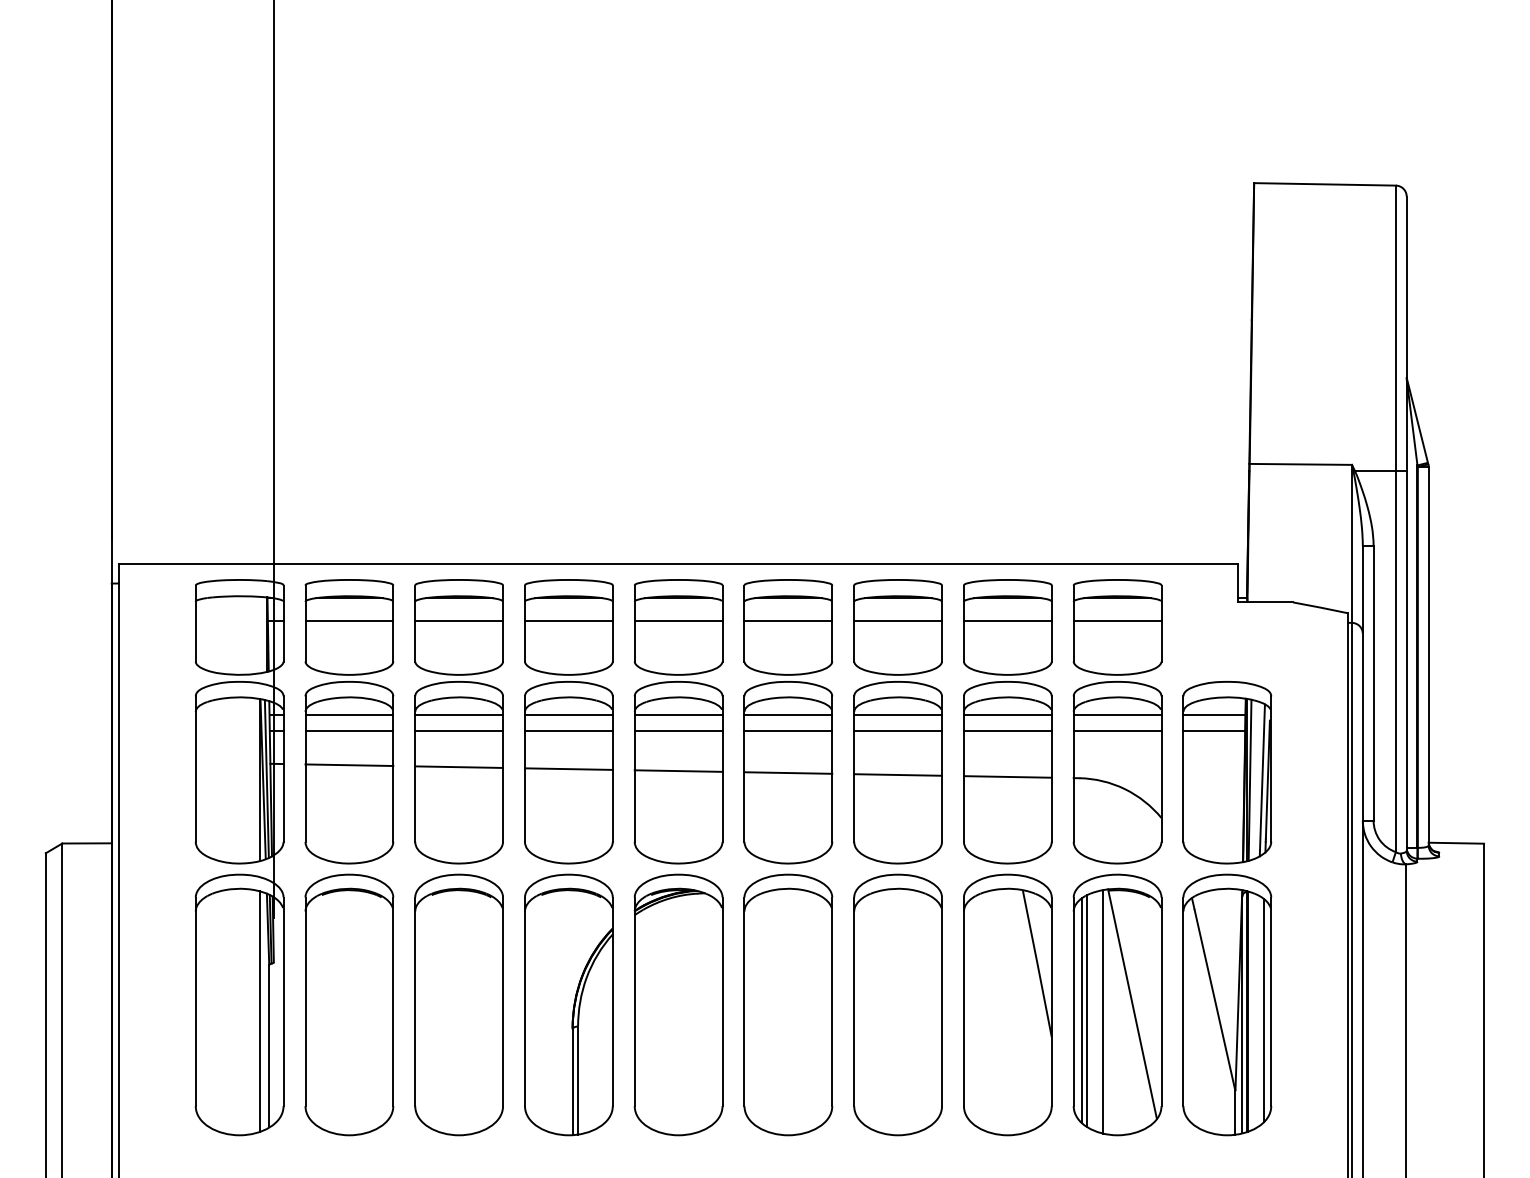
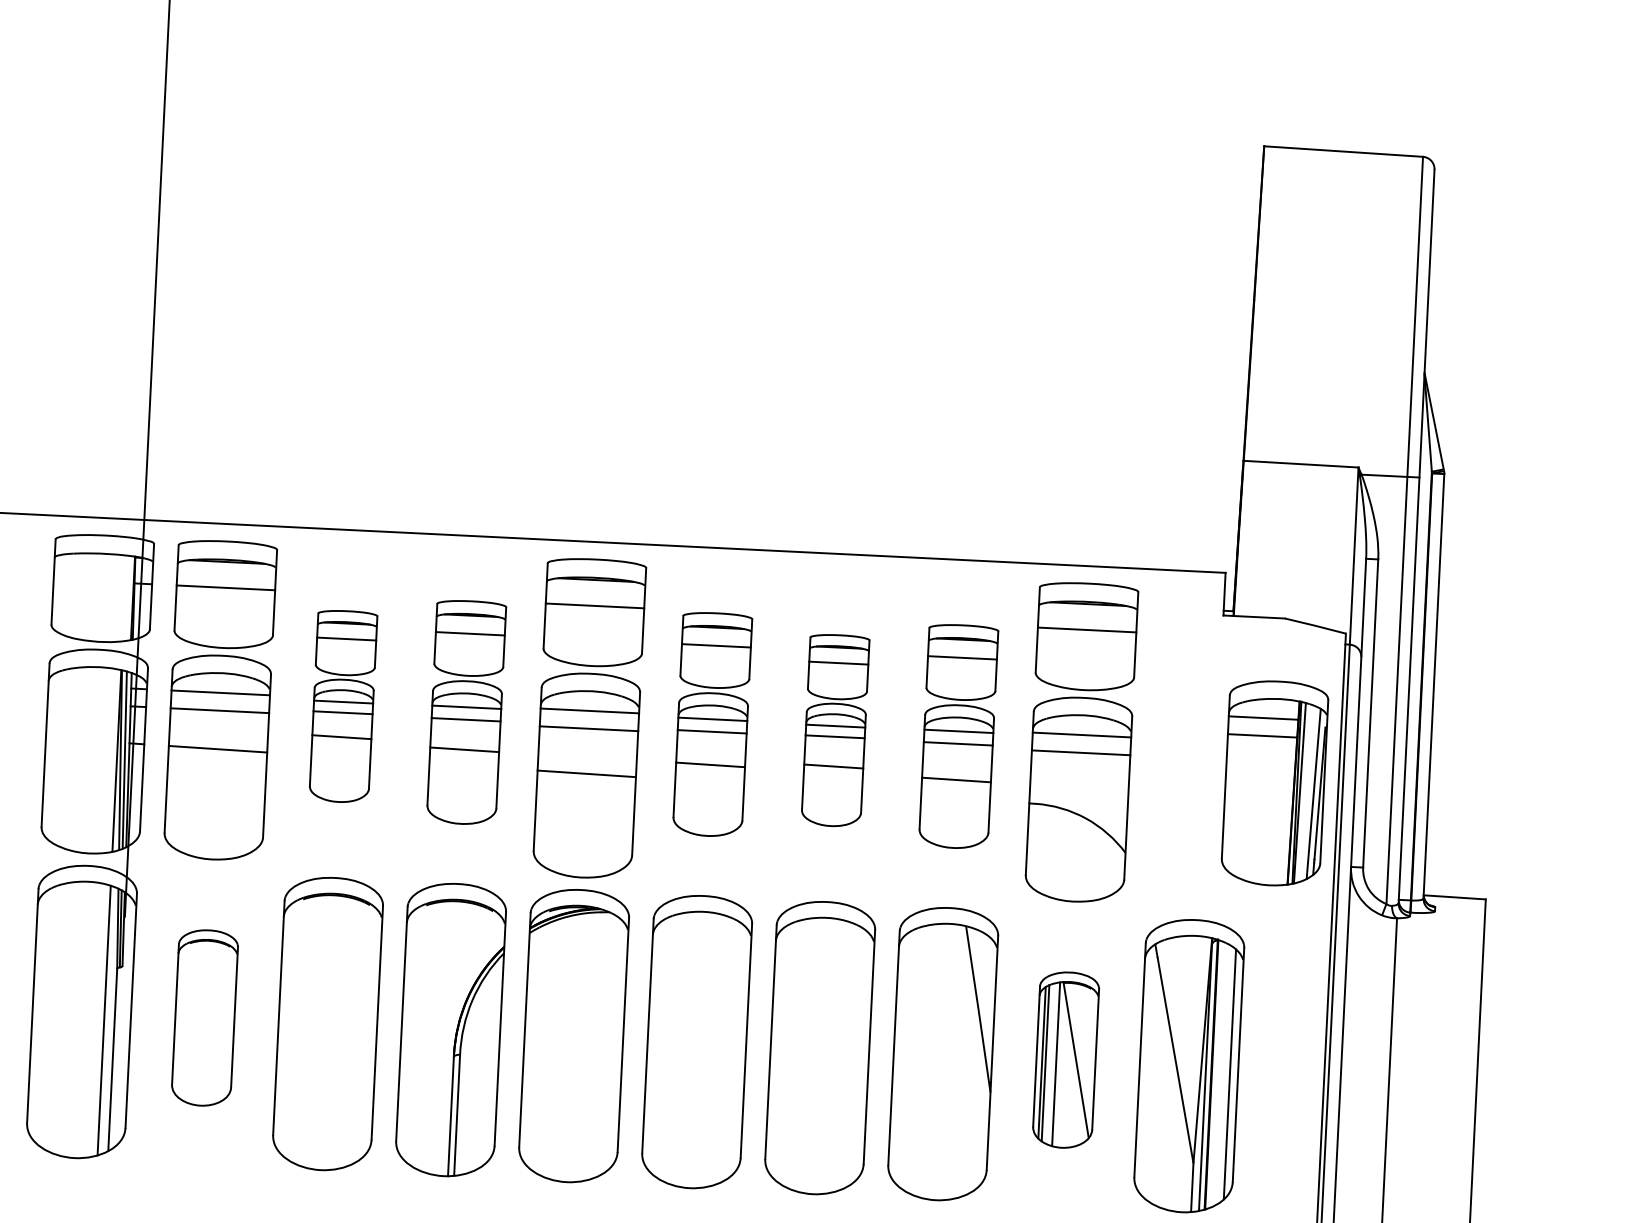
part: (458, 721) -> (342, 706), size x0.6
part: (568, 721) -> (466, 712), size x0.7
part: (788, 721) -> (712, 724), size x0.7
part: (897, 721) -> (834, 730), size x0.6
part: (1007, 721) -> (958, 736), size x0.7
part: (1227, 772) -> (1275, 783), moved
part: (349, 1004) -> (205, 1017), size x0.6
part: (1117, 1004) -> (1066, 1059), size x0.6

